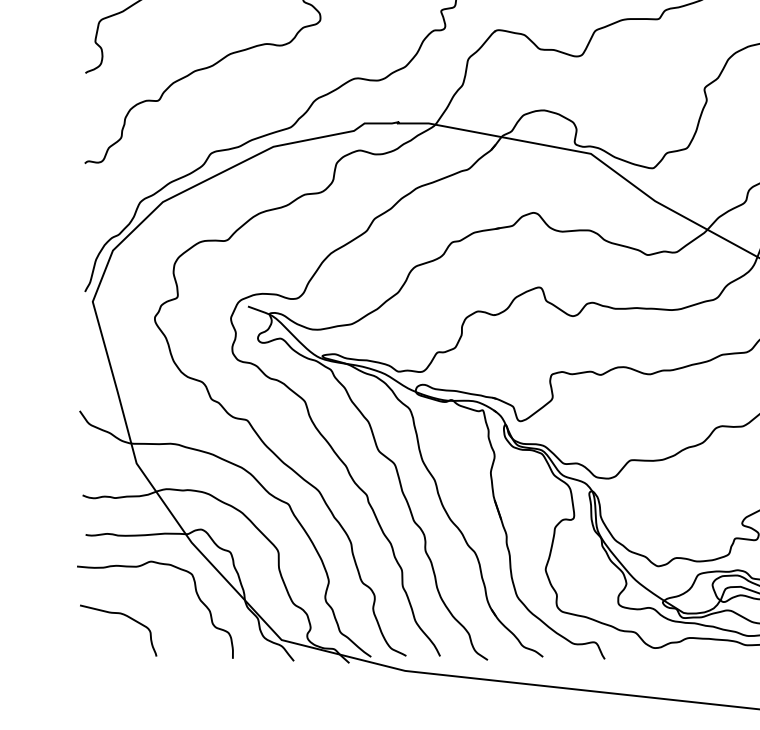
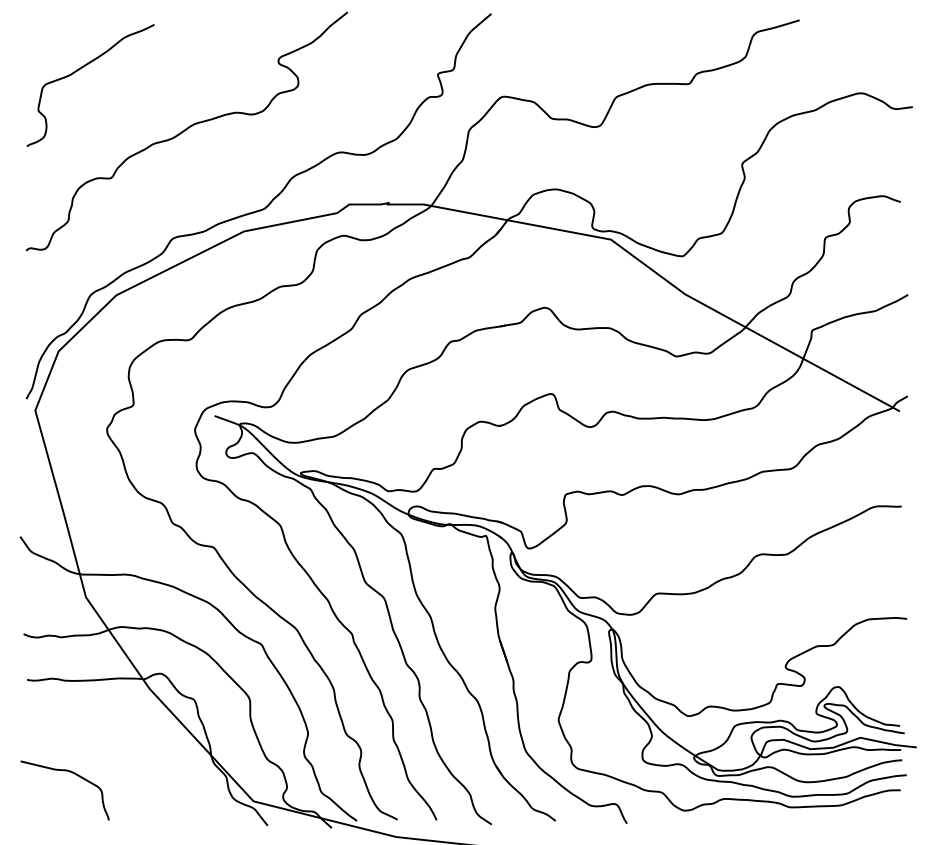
curve: (195, 593) -> (154, 747), removed

